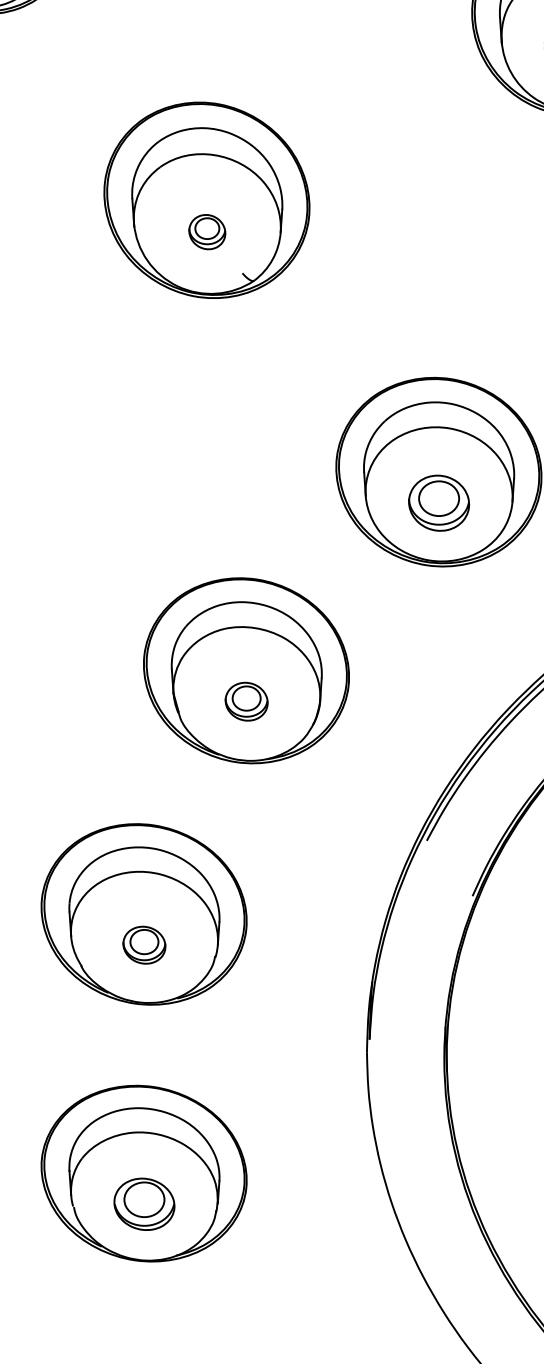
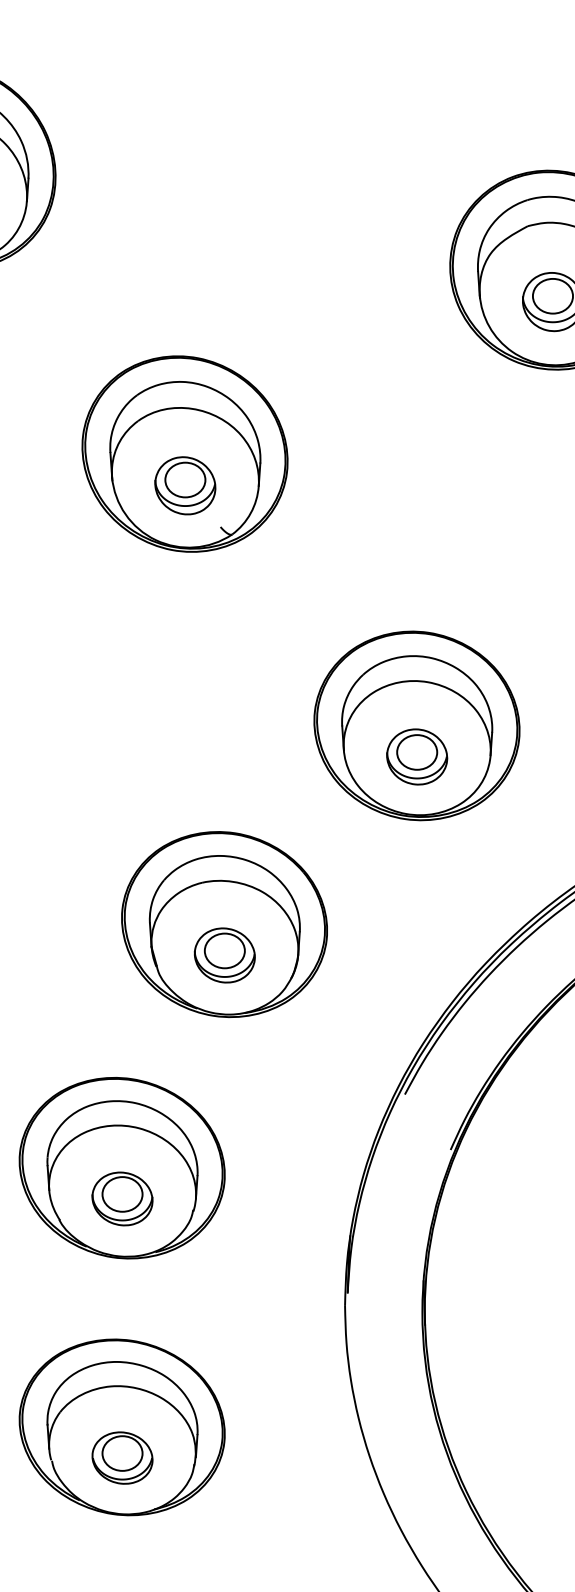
part: (207, 231) -> (185, 485), size x1.67
part: (246, 701) -> (224, 955), size x1.43
part: (144, 944) -> (122, 1198), size x1.43

